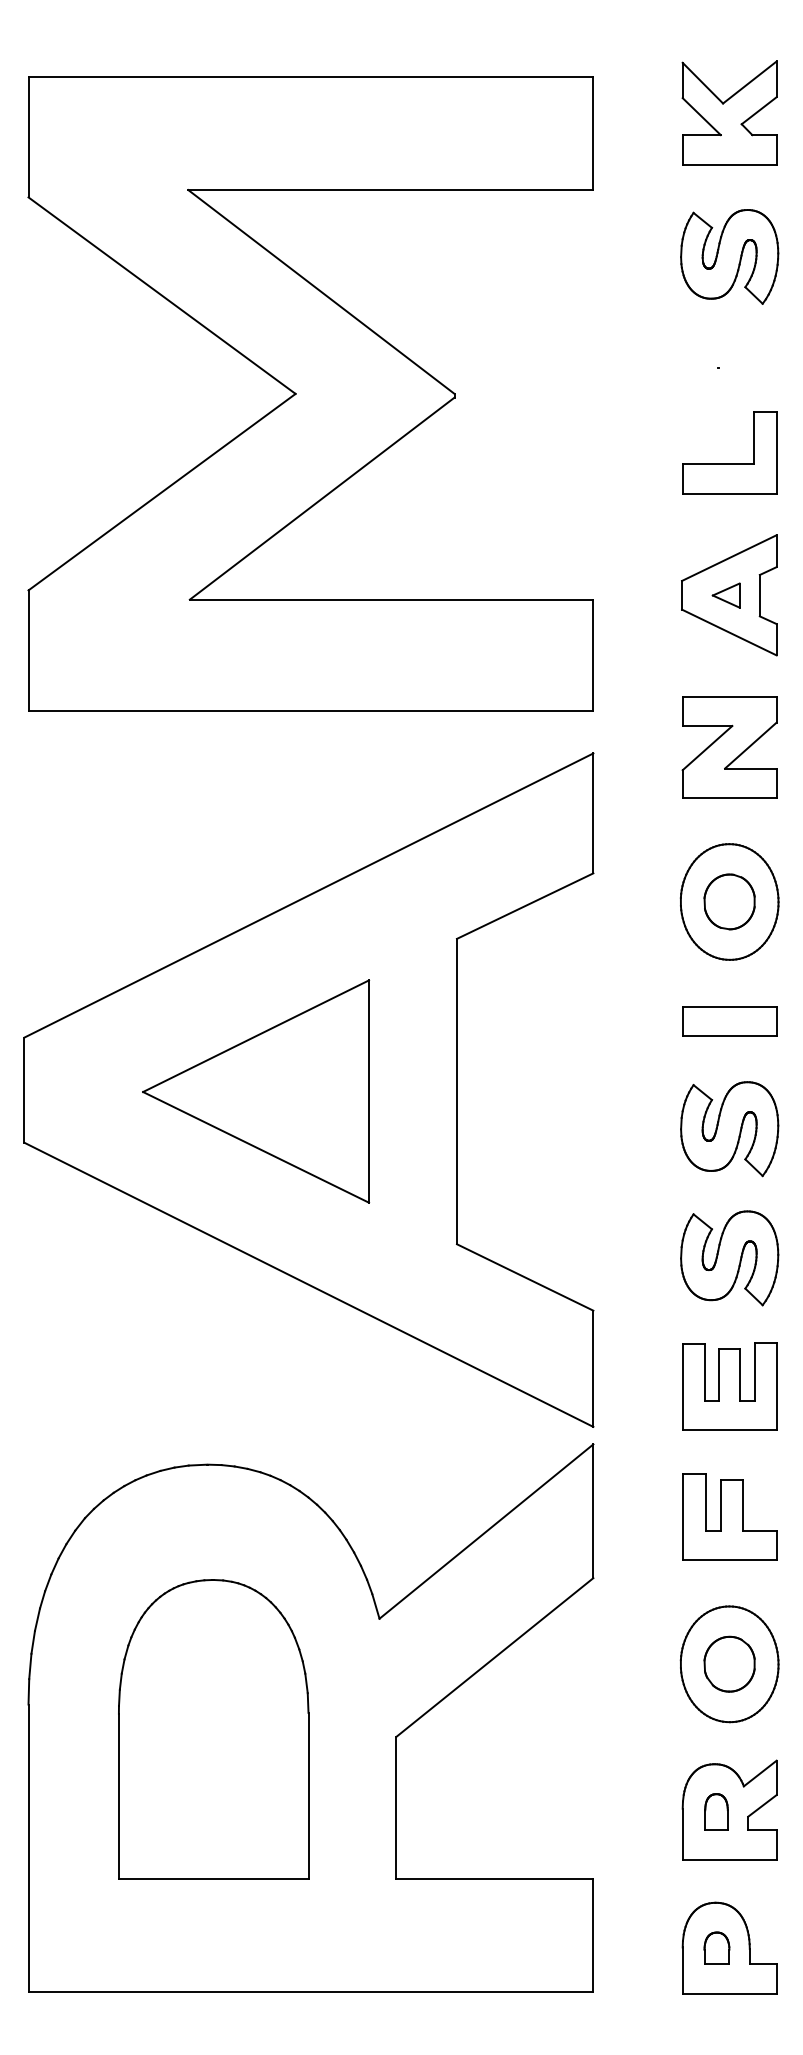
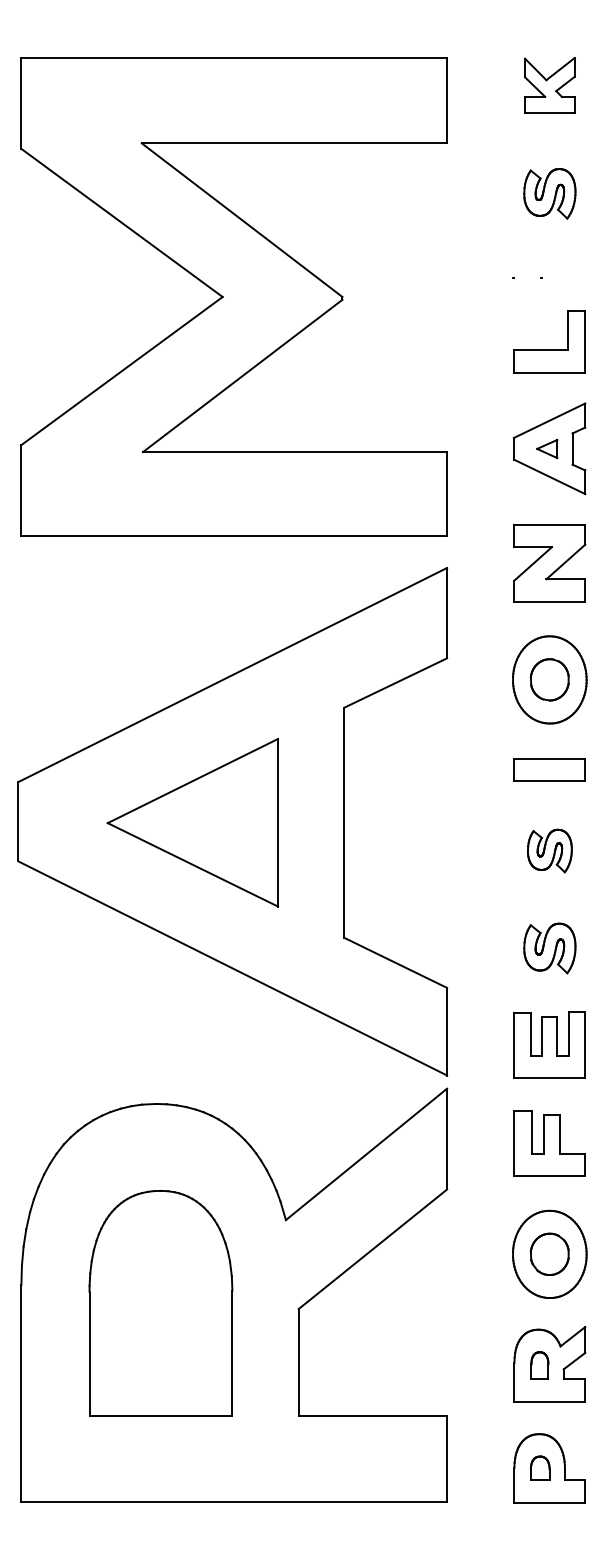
part: (729, 111) -> (549, 84), size x0.7
part: (729, 256) -> (549, 193), size x0.7
part: (729, 1128) -> (549, 850), size x0.6
part: (729, 1258) -> (549, 948), size x0.7

